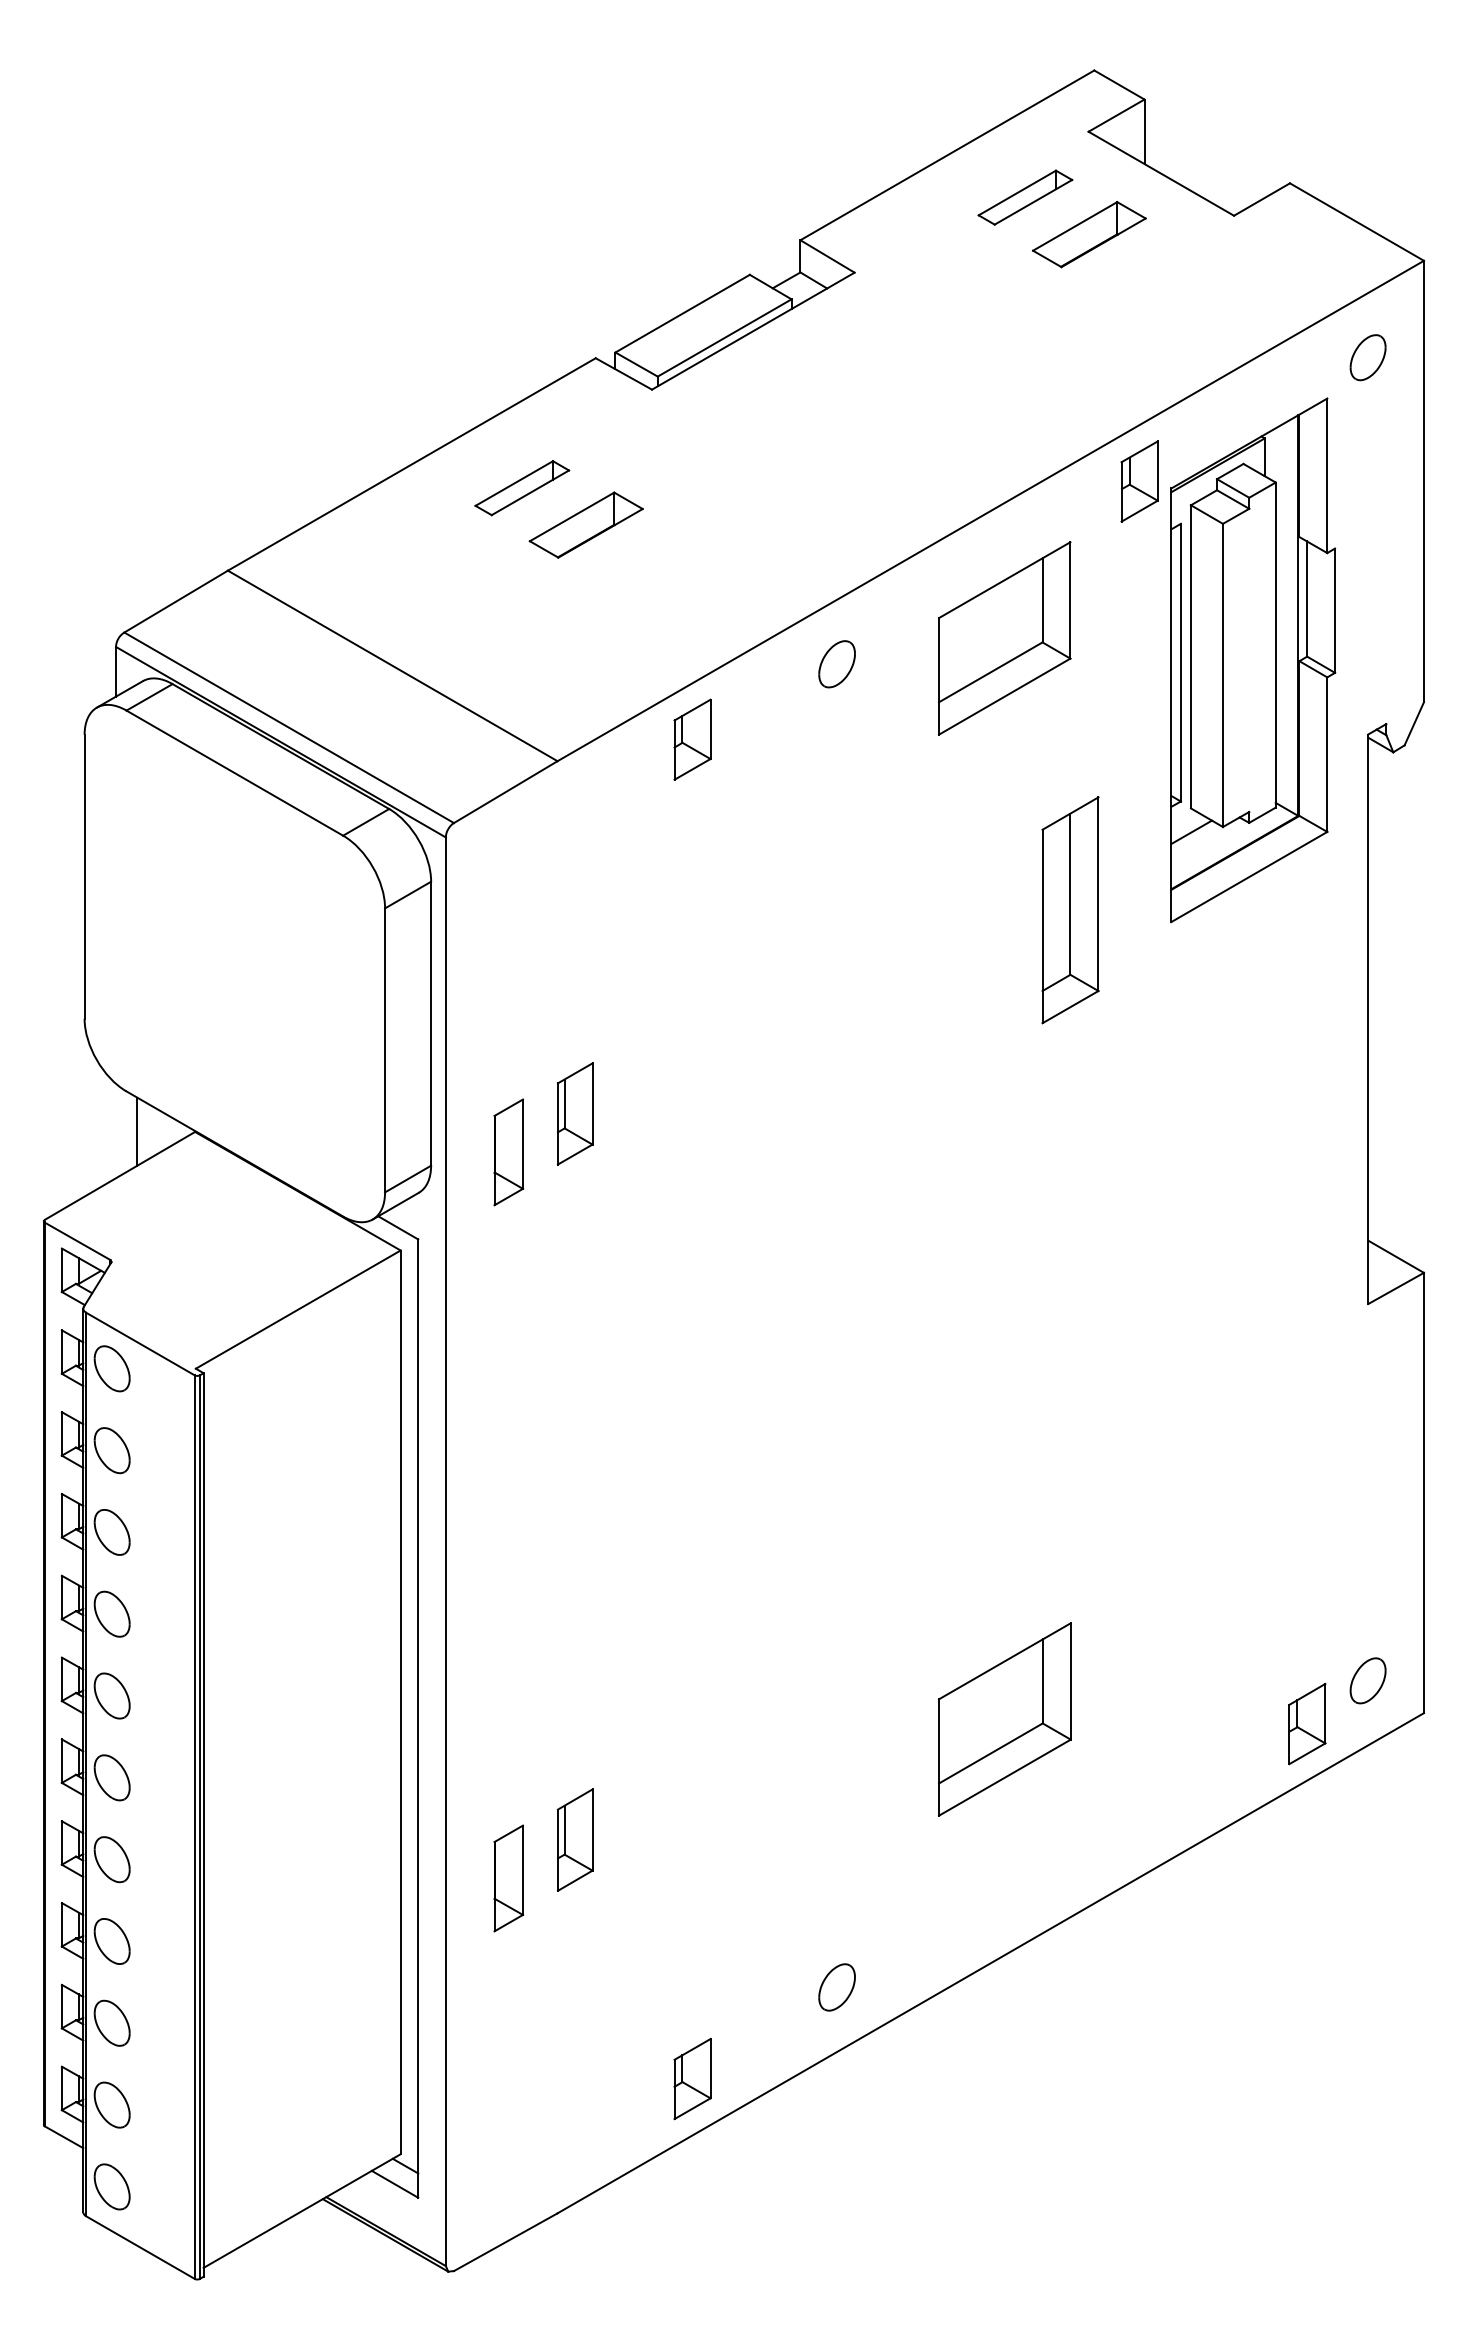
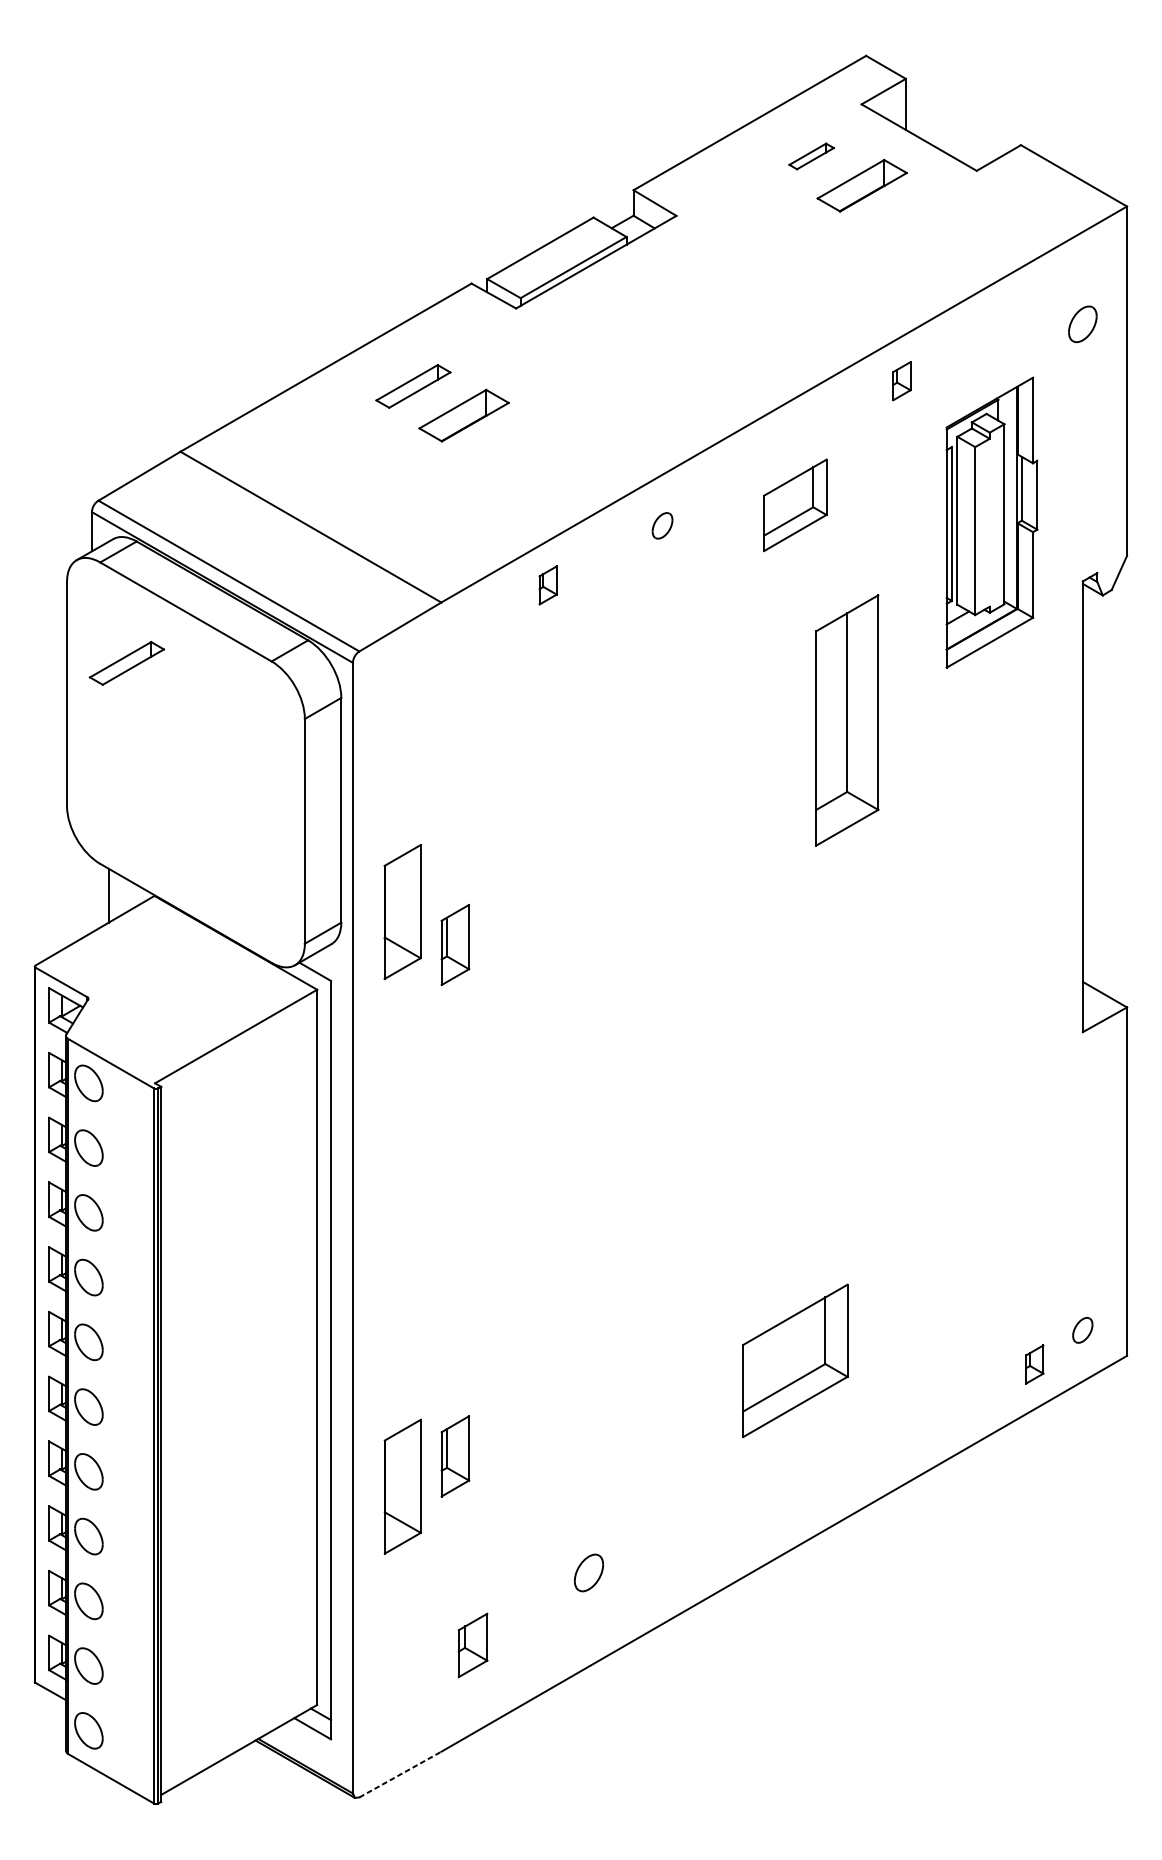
part: (1025, 197) -> (811, 156), size x0.6
part: (1367, 357) -> (1082, 324), moved
part: (1139, 481) -> (901, 381), size x0.6
part: (1004, 638) -> (795, 505), size x0.6
part: (1253, 660) -> (992, 522), size x0.7
part: (836, 664) -> (662, 525), size x0.7
part: (692, 739) -> (548, 585), size x0.6
part: (160, 838) -> (127, 663), added
part: (1070, 910) -> (847, 720), size x1.4
part: (574, 1113) -> (454, 944), moved
part: (508, 1152) -> (402, 912), size x1.6
part: (1367, 1680) -> (1082, 1330), size x0.7
part: (1307, 1723) -> (1034, 1364), size x0.6
part: (508, 1878) -> (402, 1486), size x1.6
part: (836, 1987) -> (588, 1573), moved
part: (692, 2079) -> (472, 1645), moved
line: (506, 2241) -> (400, 1774), solid -> dashed

